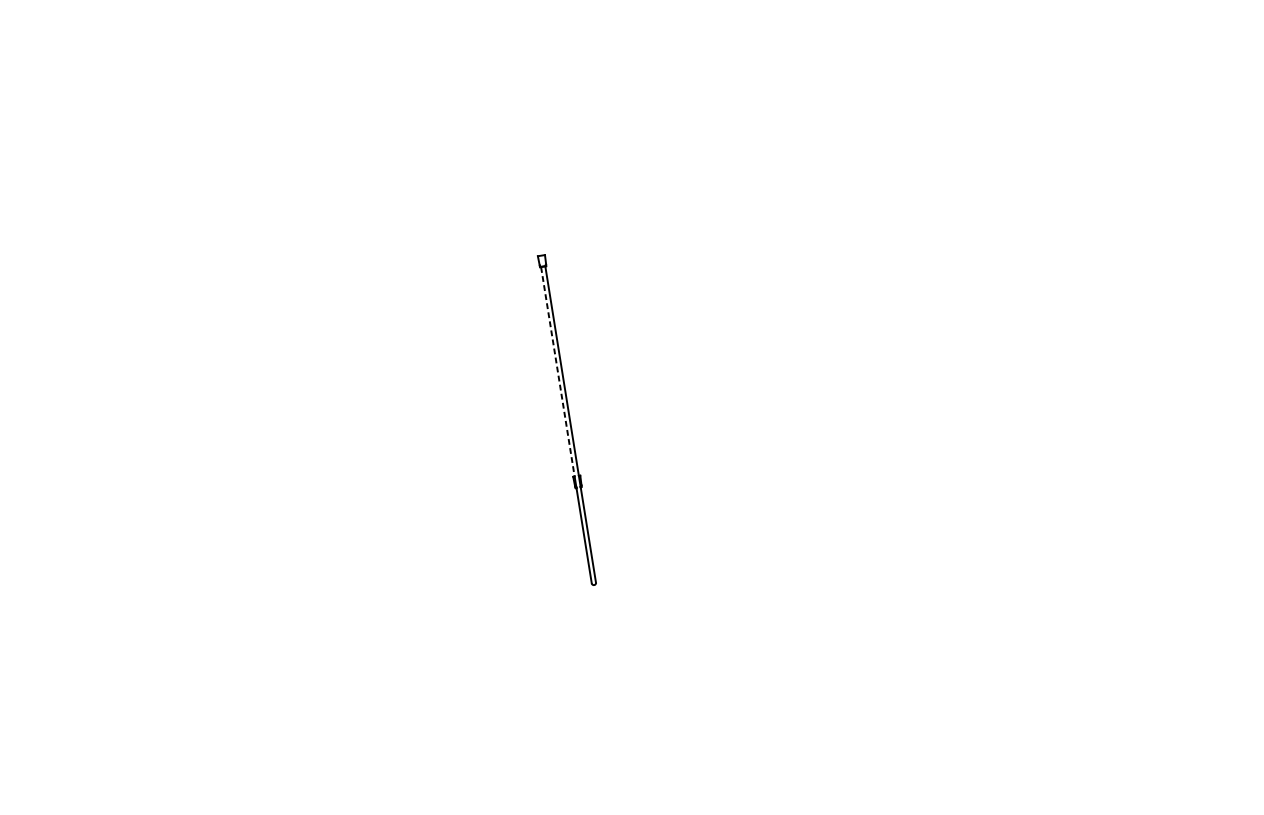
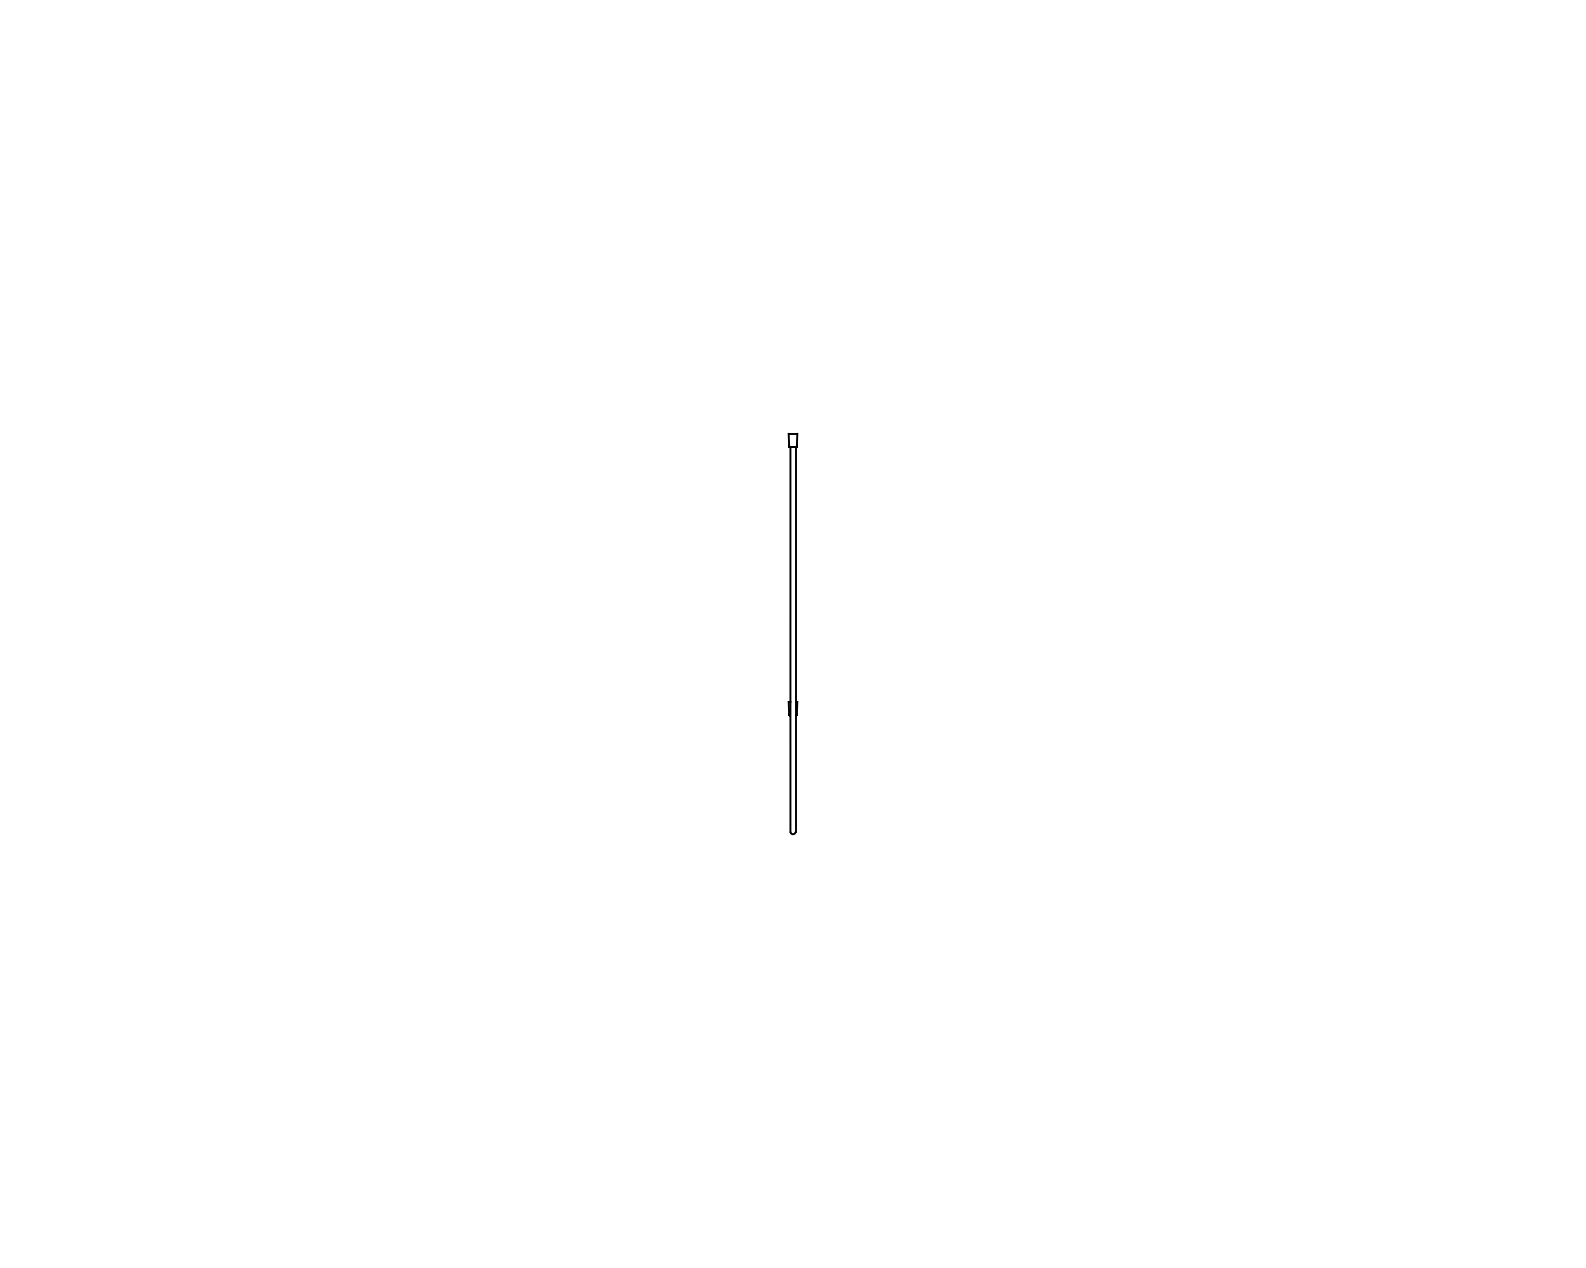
line: (558, 372) -> (790, 575), dashed -> solid

